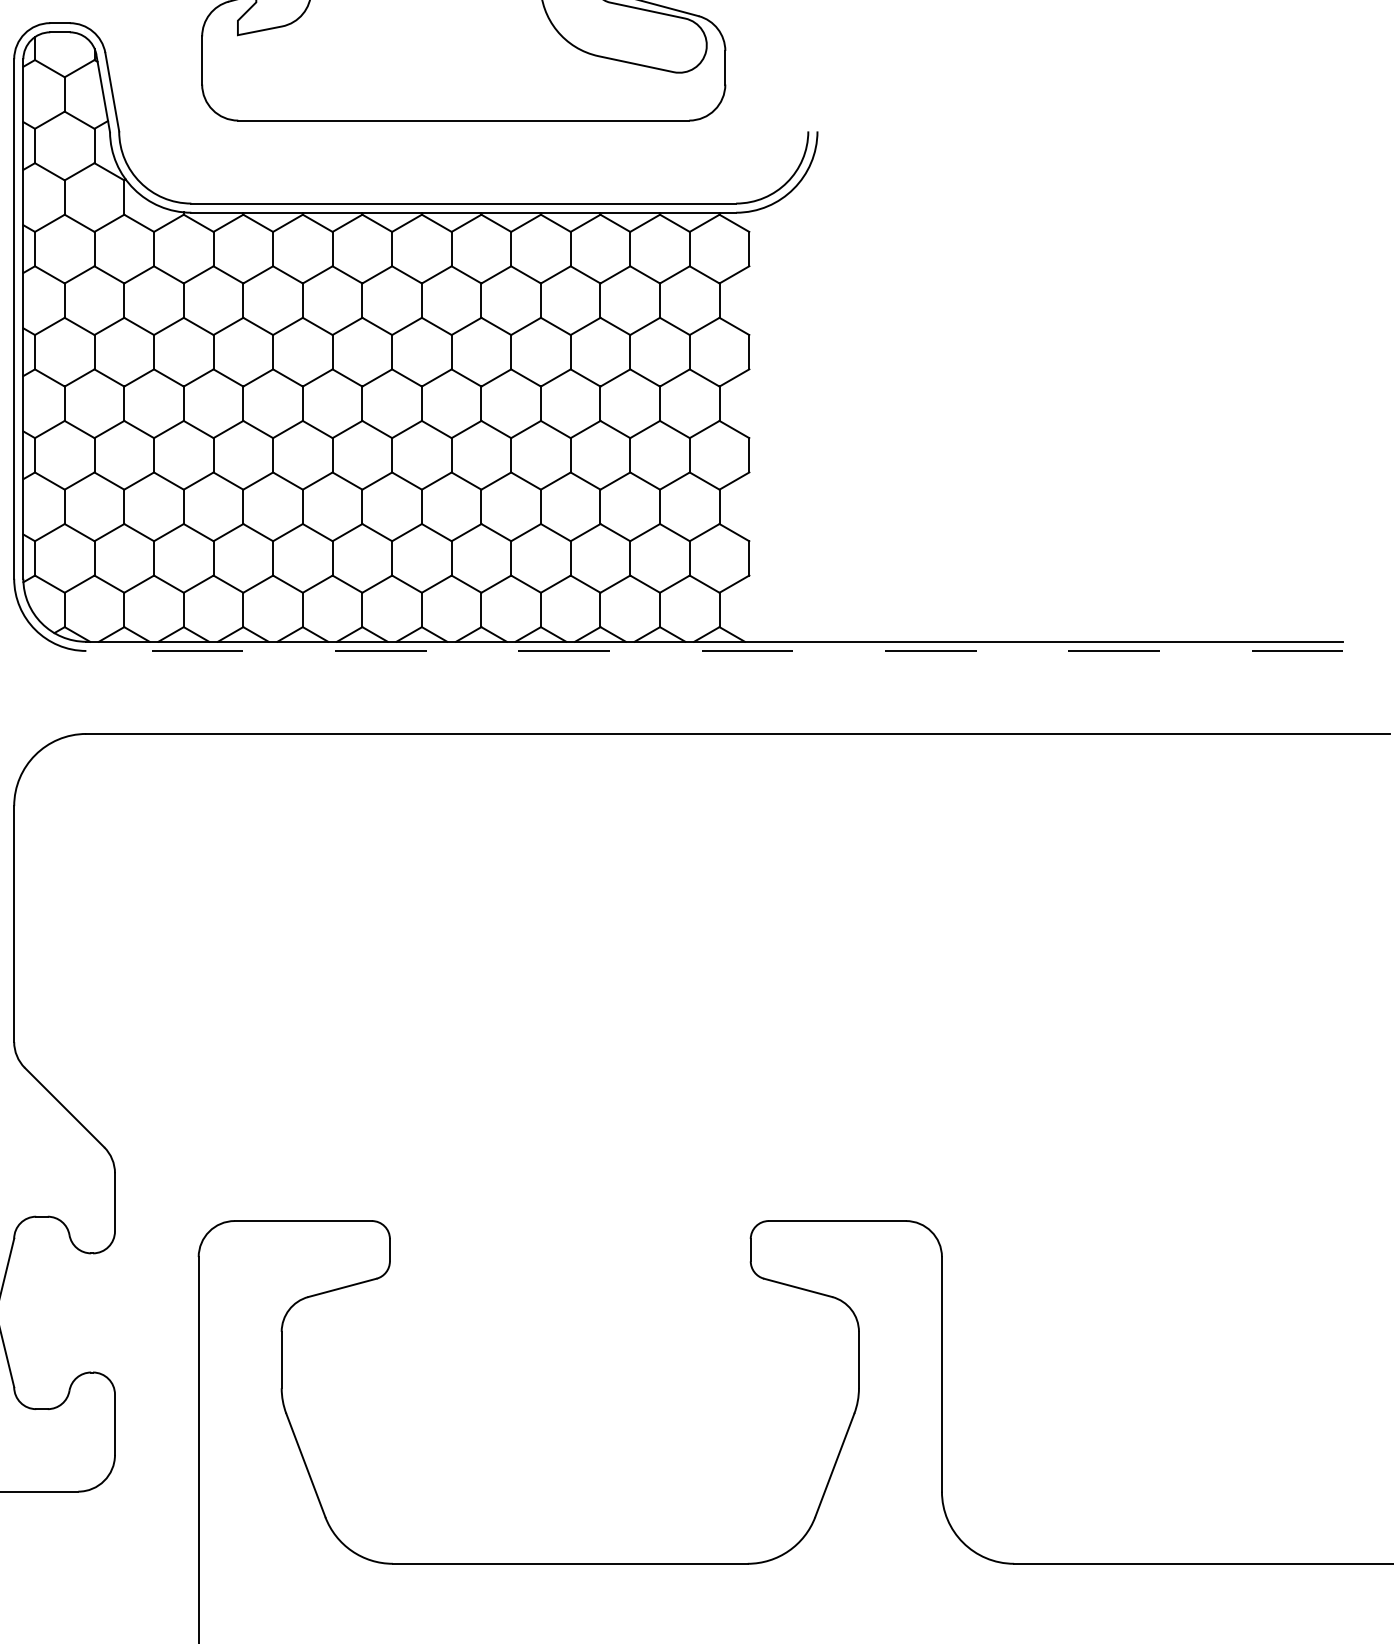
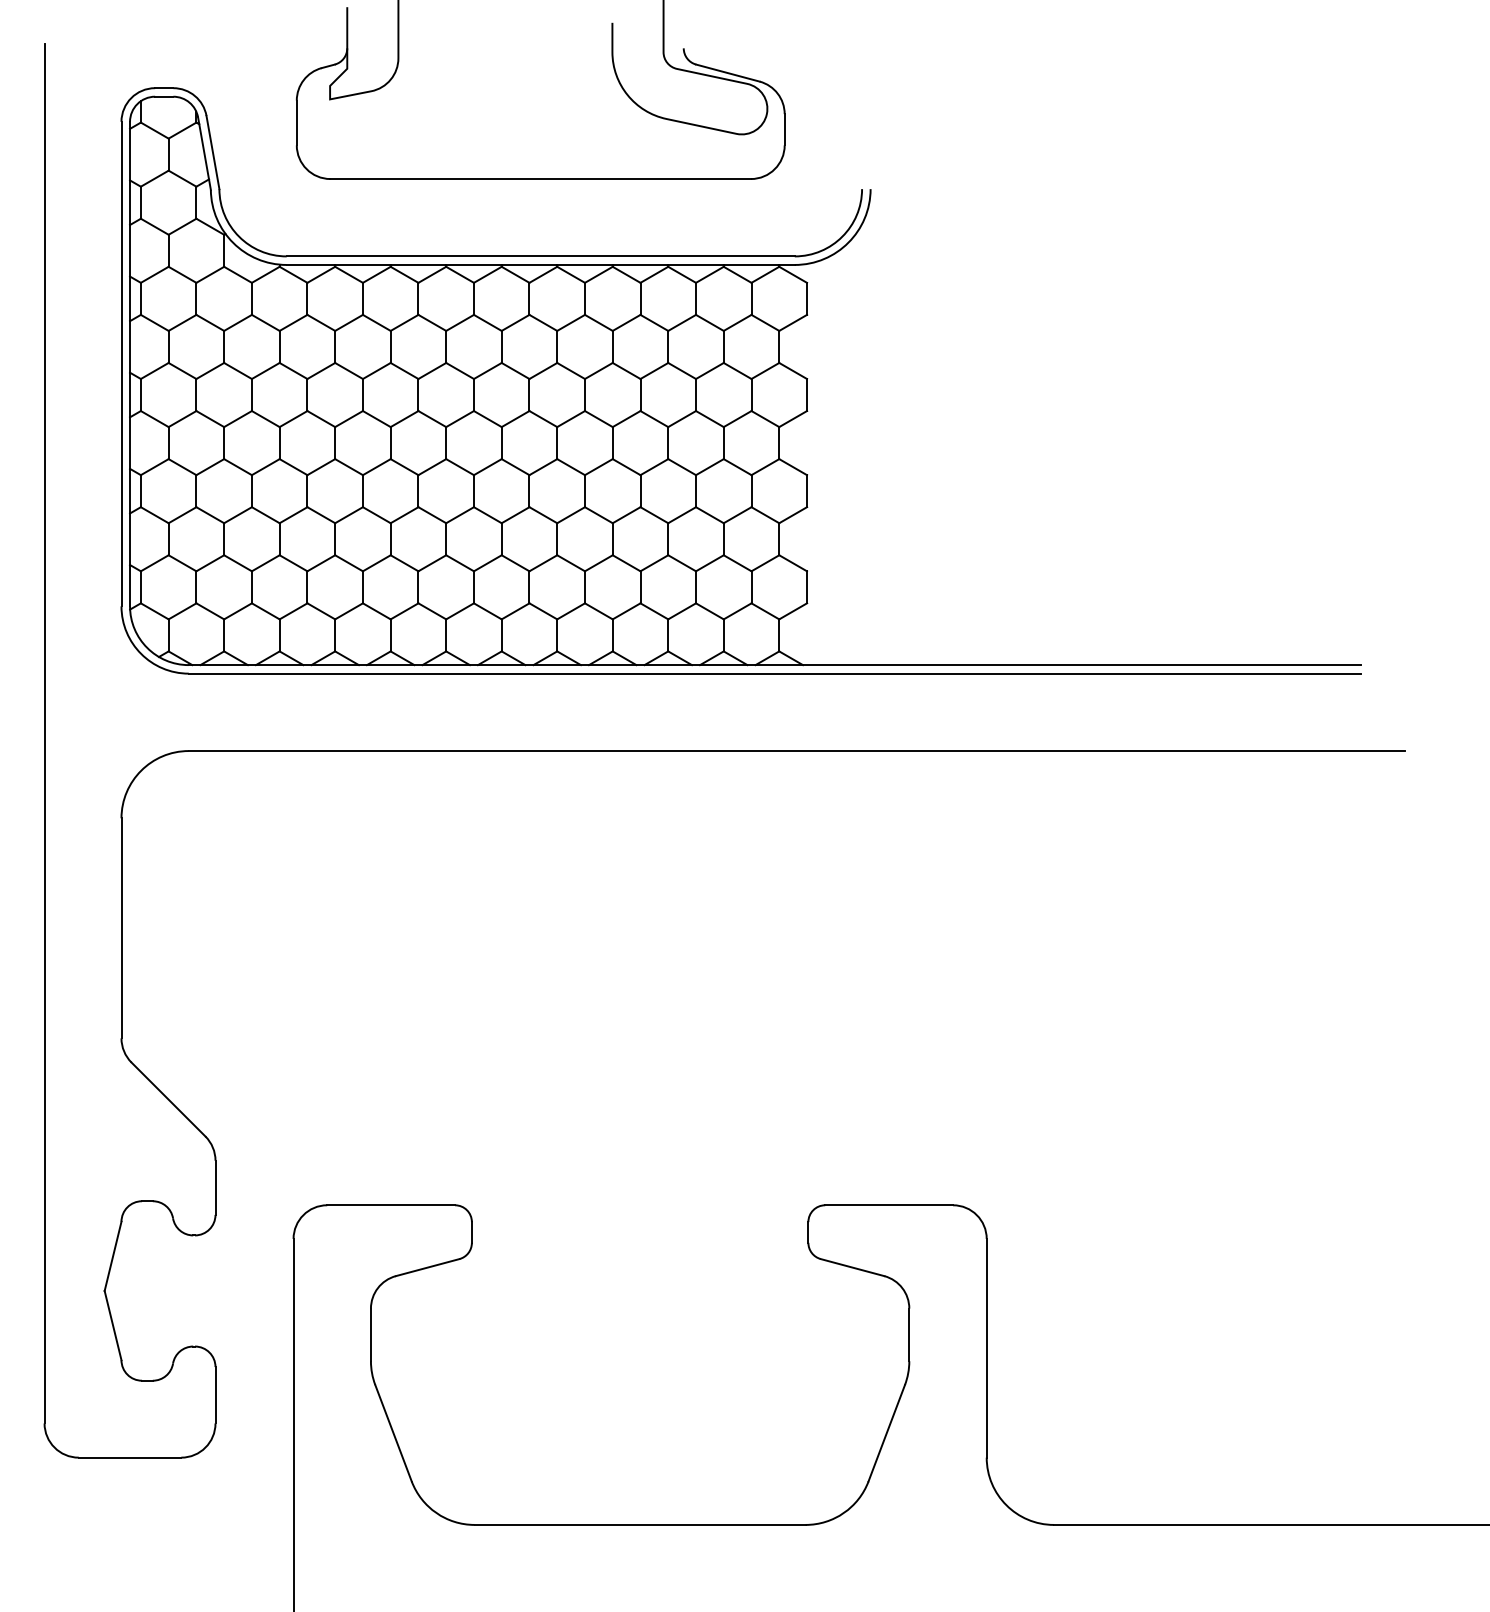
line: (714, 650) -> (774, 673), dashed -> solid

